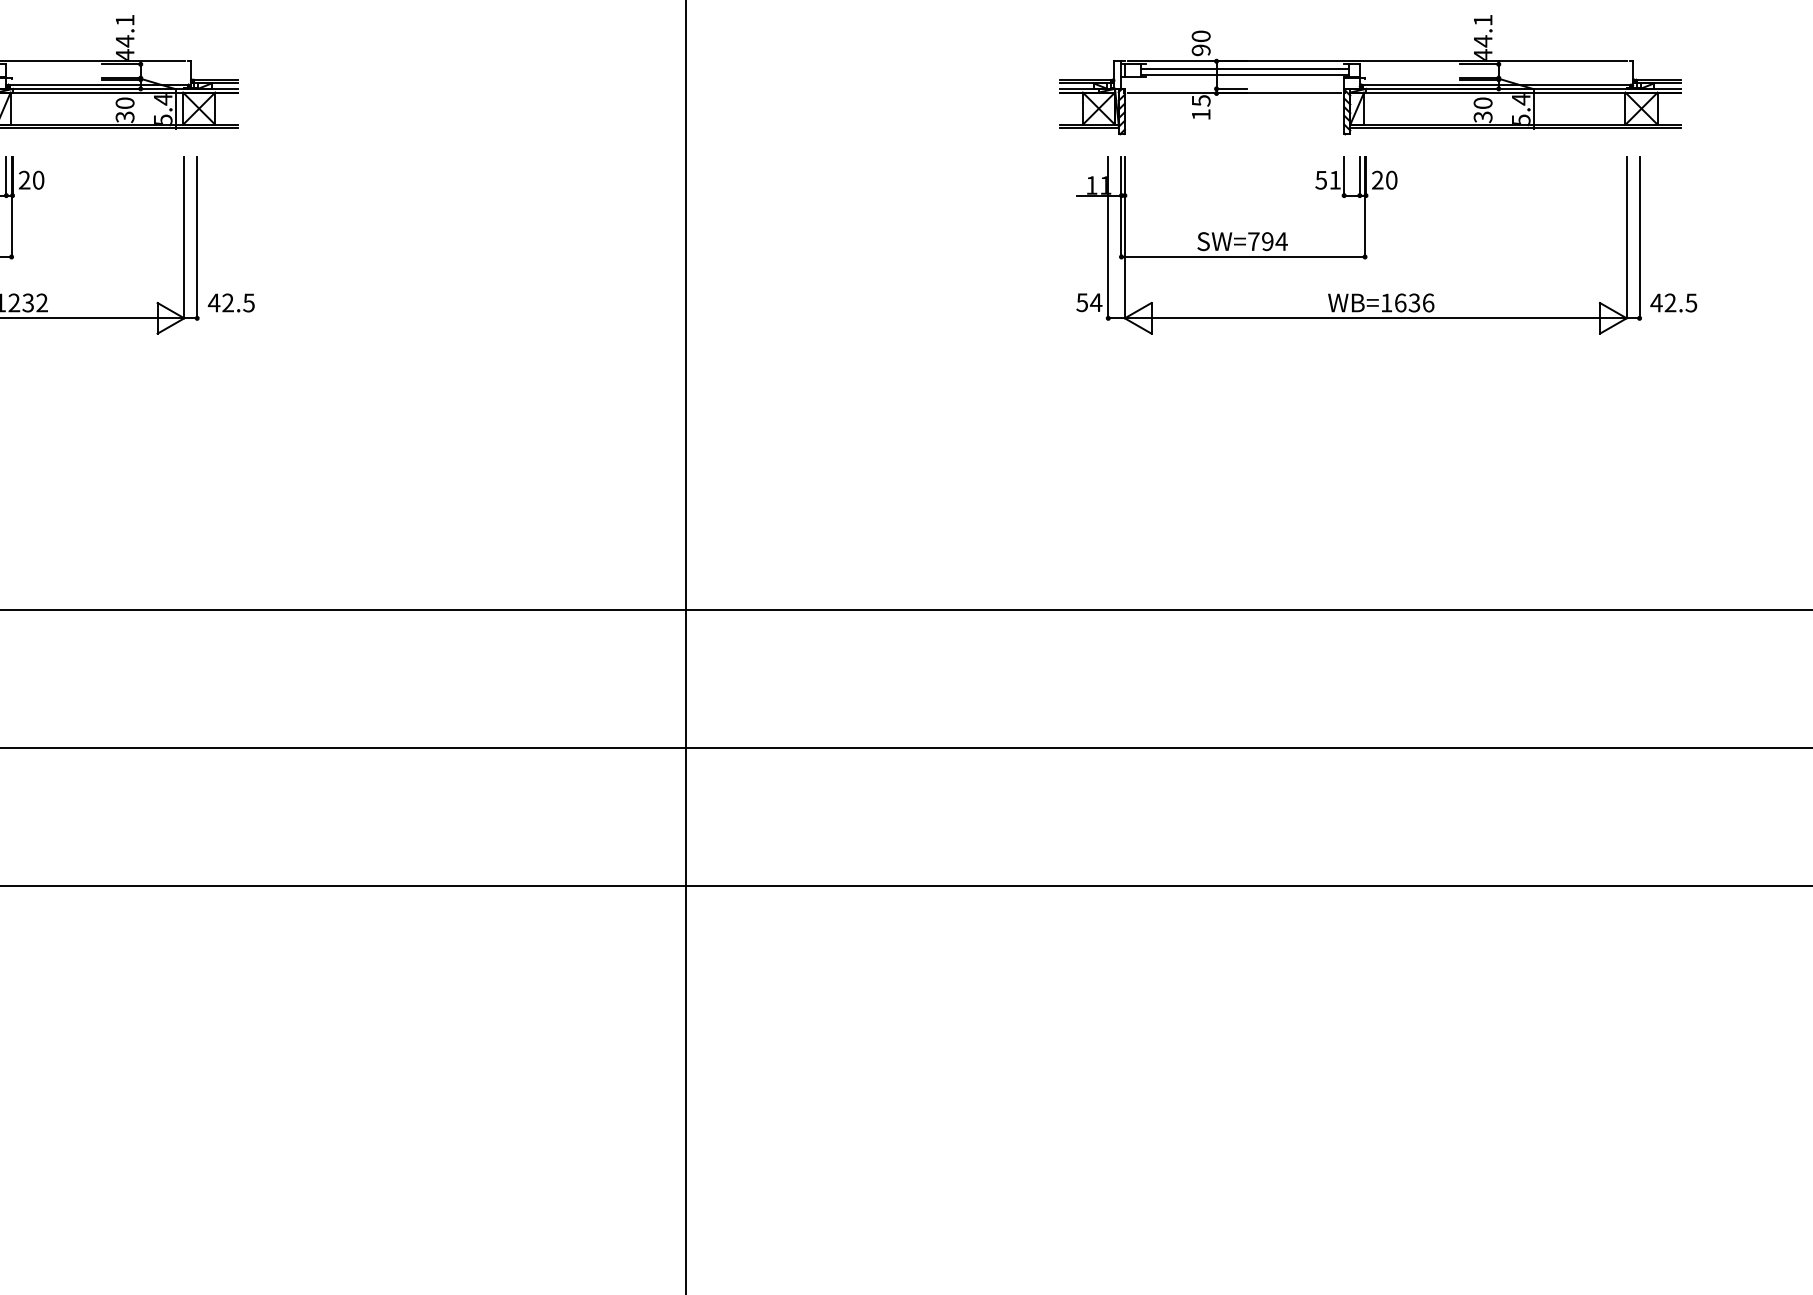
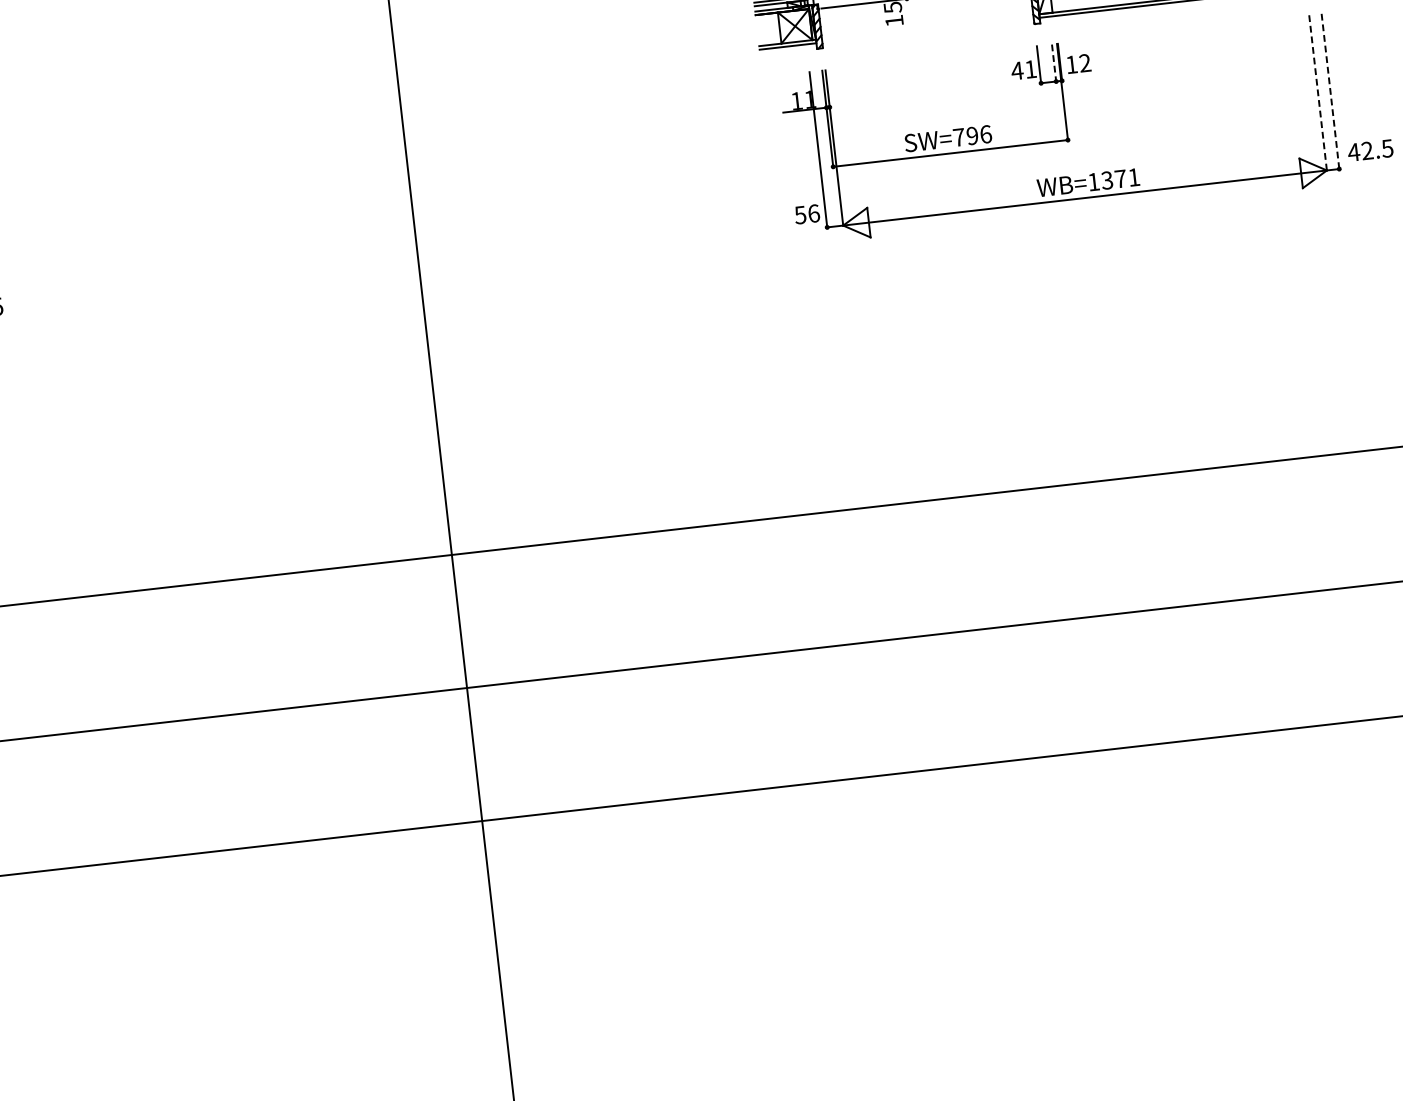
line: (1359, 176) -> (1053, 63), solid -> dashed
text: (1384, 179) -> (1078, 63), 20 -> 12
text: (1321, 180) -> (1017, 71), 51 -> 41
line: (1626, 237) -> (1317, 92), solid -> dashed
line: (1639, 237) -> (1330, 91), solid -> dashed
text: (1281, 241) -> (985, 134), SW=794 -> SW=796
text: (1096, 302) -> (814, 213), 54 -> 56
text: (1414, 302) -> (1120, 178), WB=1636 -> WB=1371

